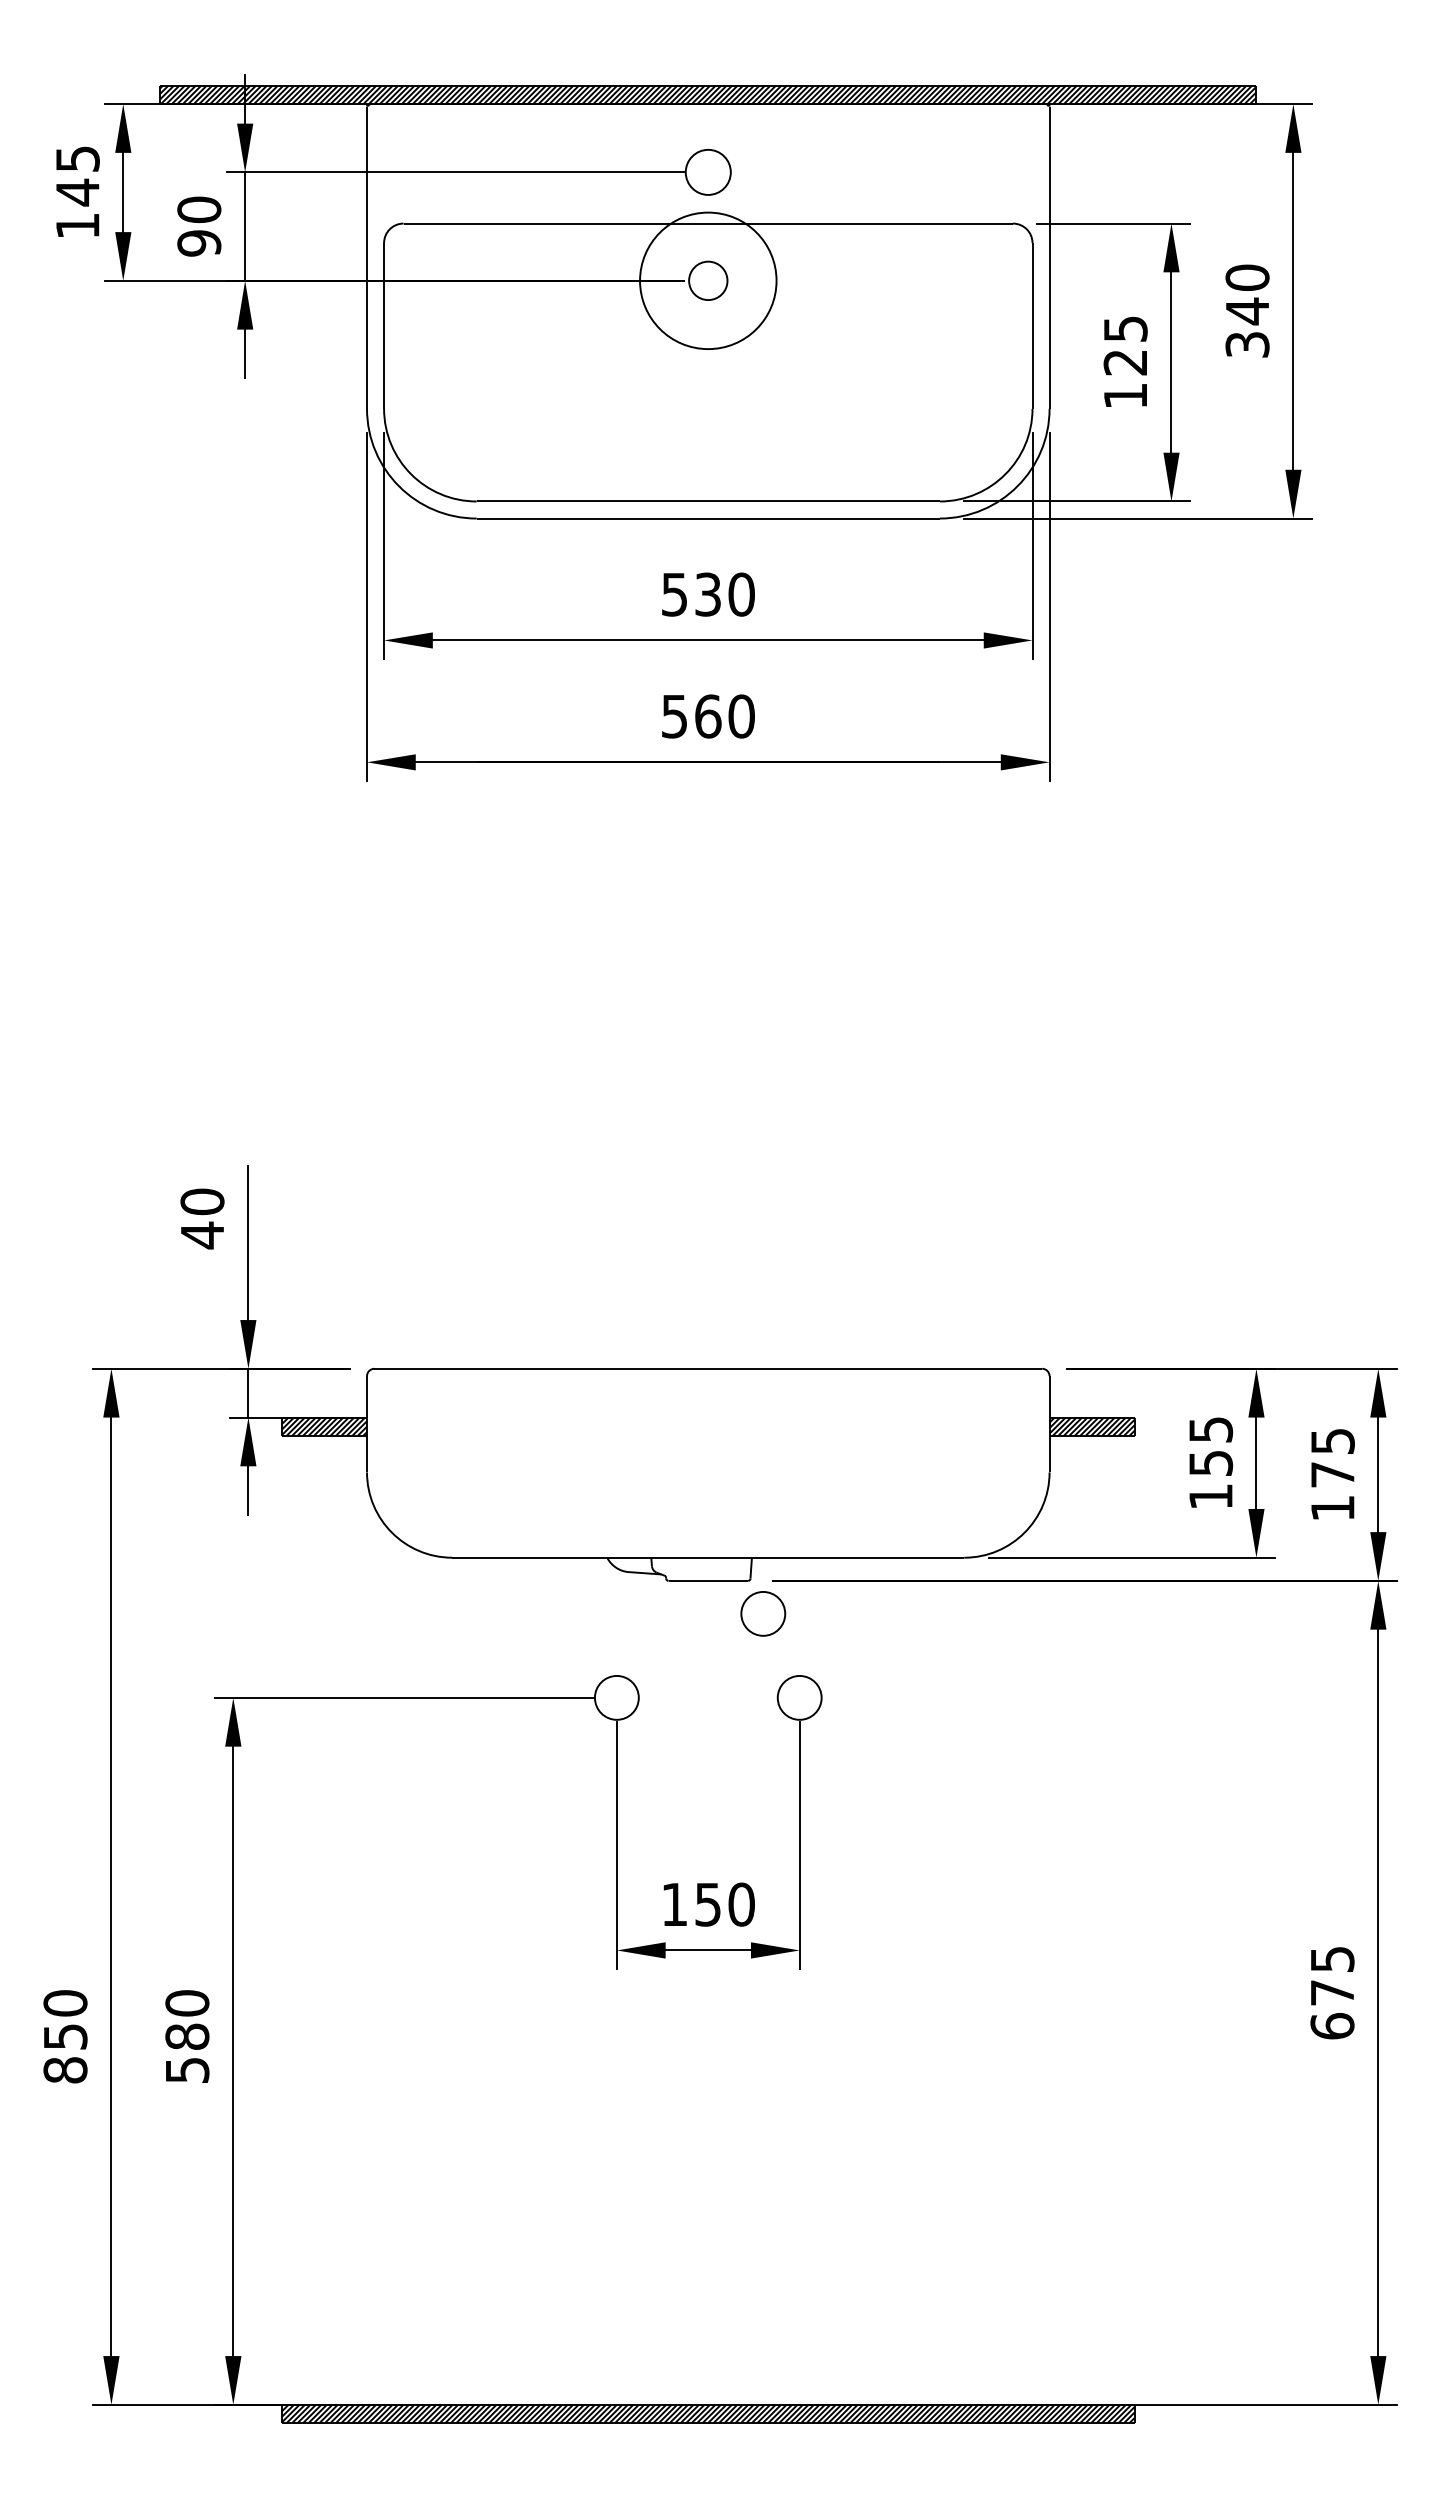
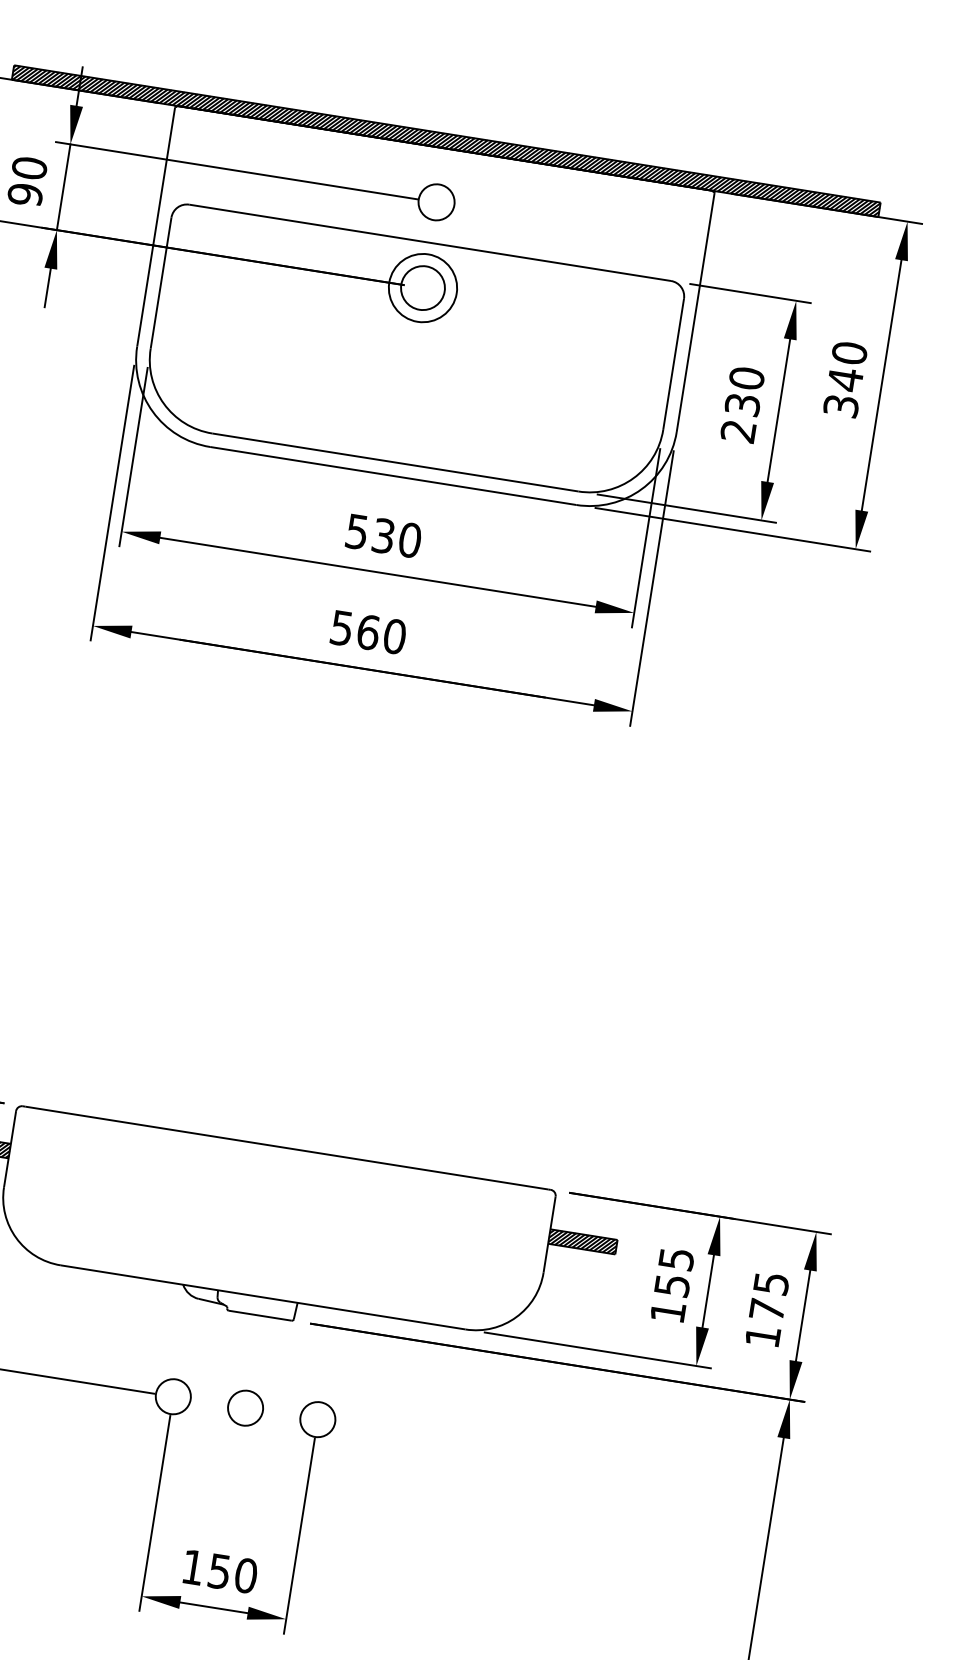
circle: (707, 280) -> (422, 287), size x0.62
circle: (707, 280) -> (422, 287), size x1.43
text: (1125, 361) -> (742, 404), 125 -> 230
circle: (763, 1613) -> (245, 1407), moved

